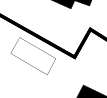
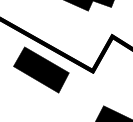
fill: (32, 55) -> (40, 69), added

